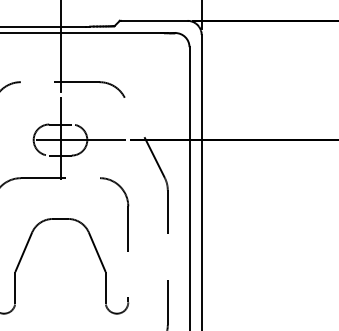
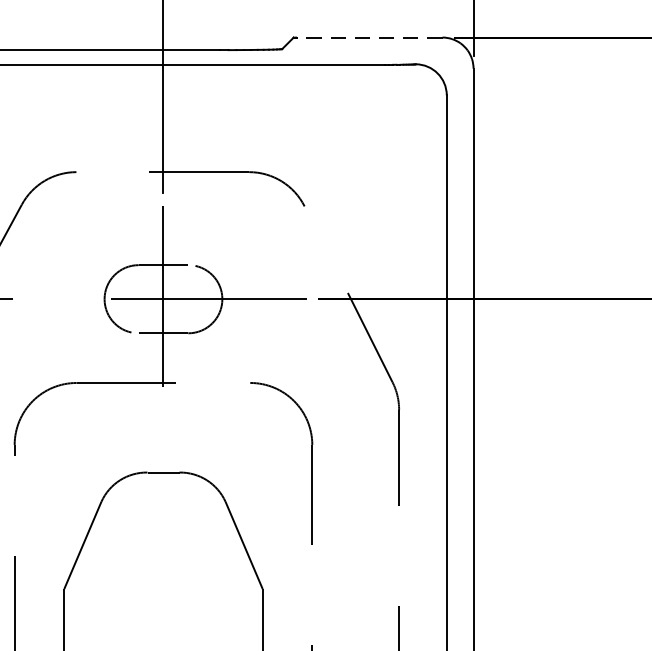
line: (154, 20) -> (369, 36), solid -> dashed

